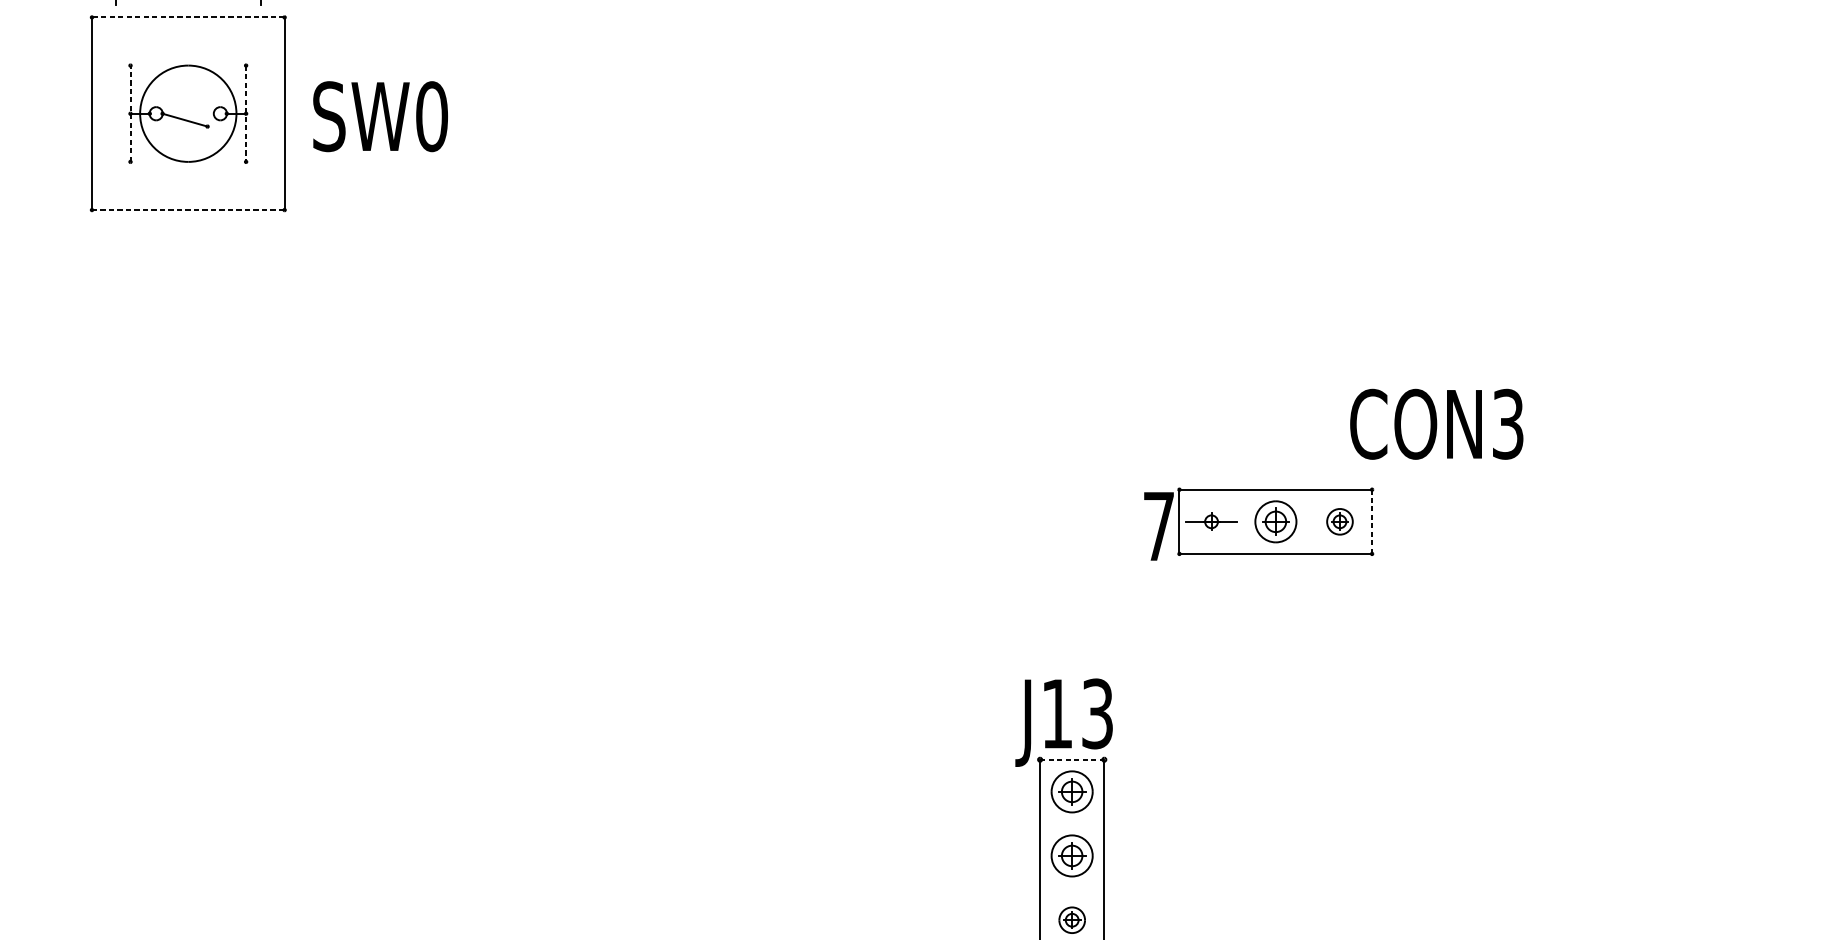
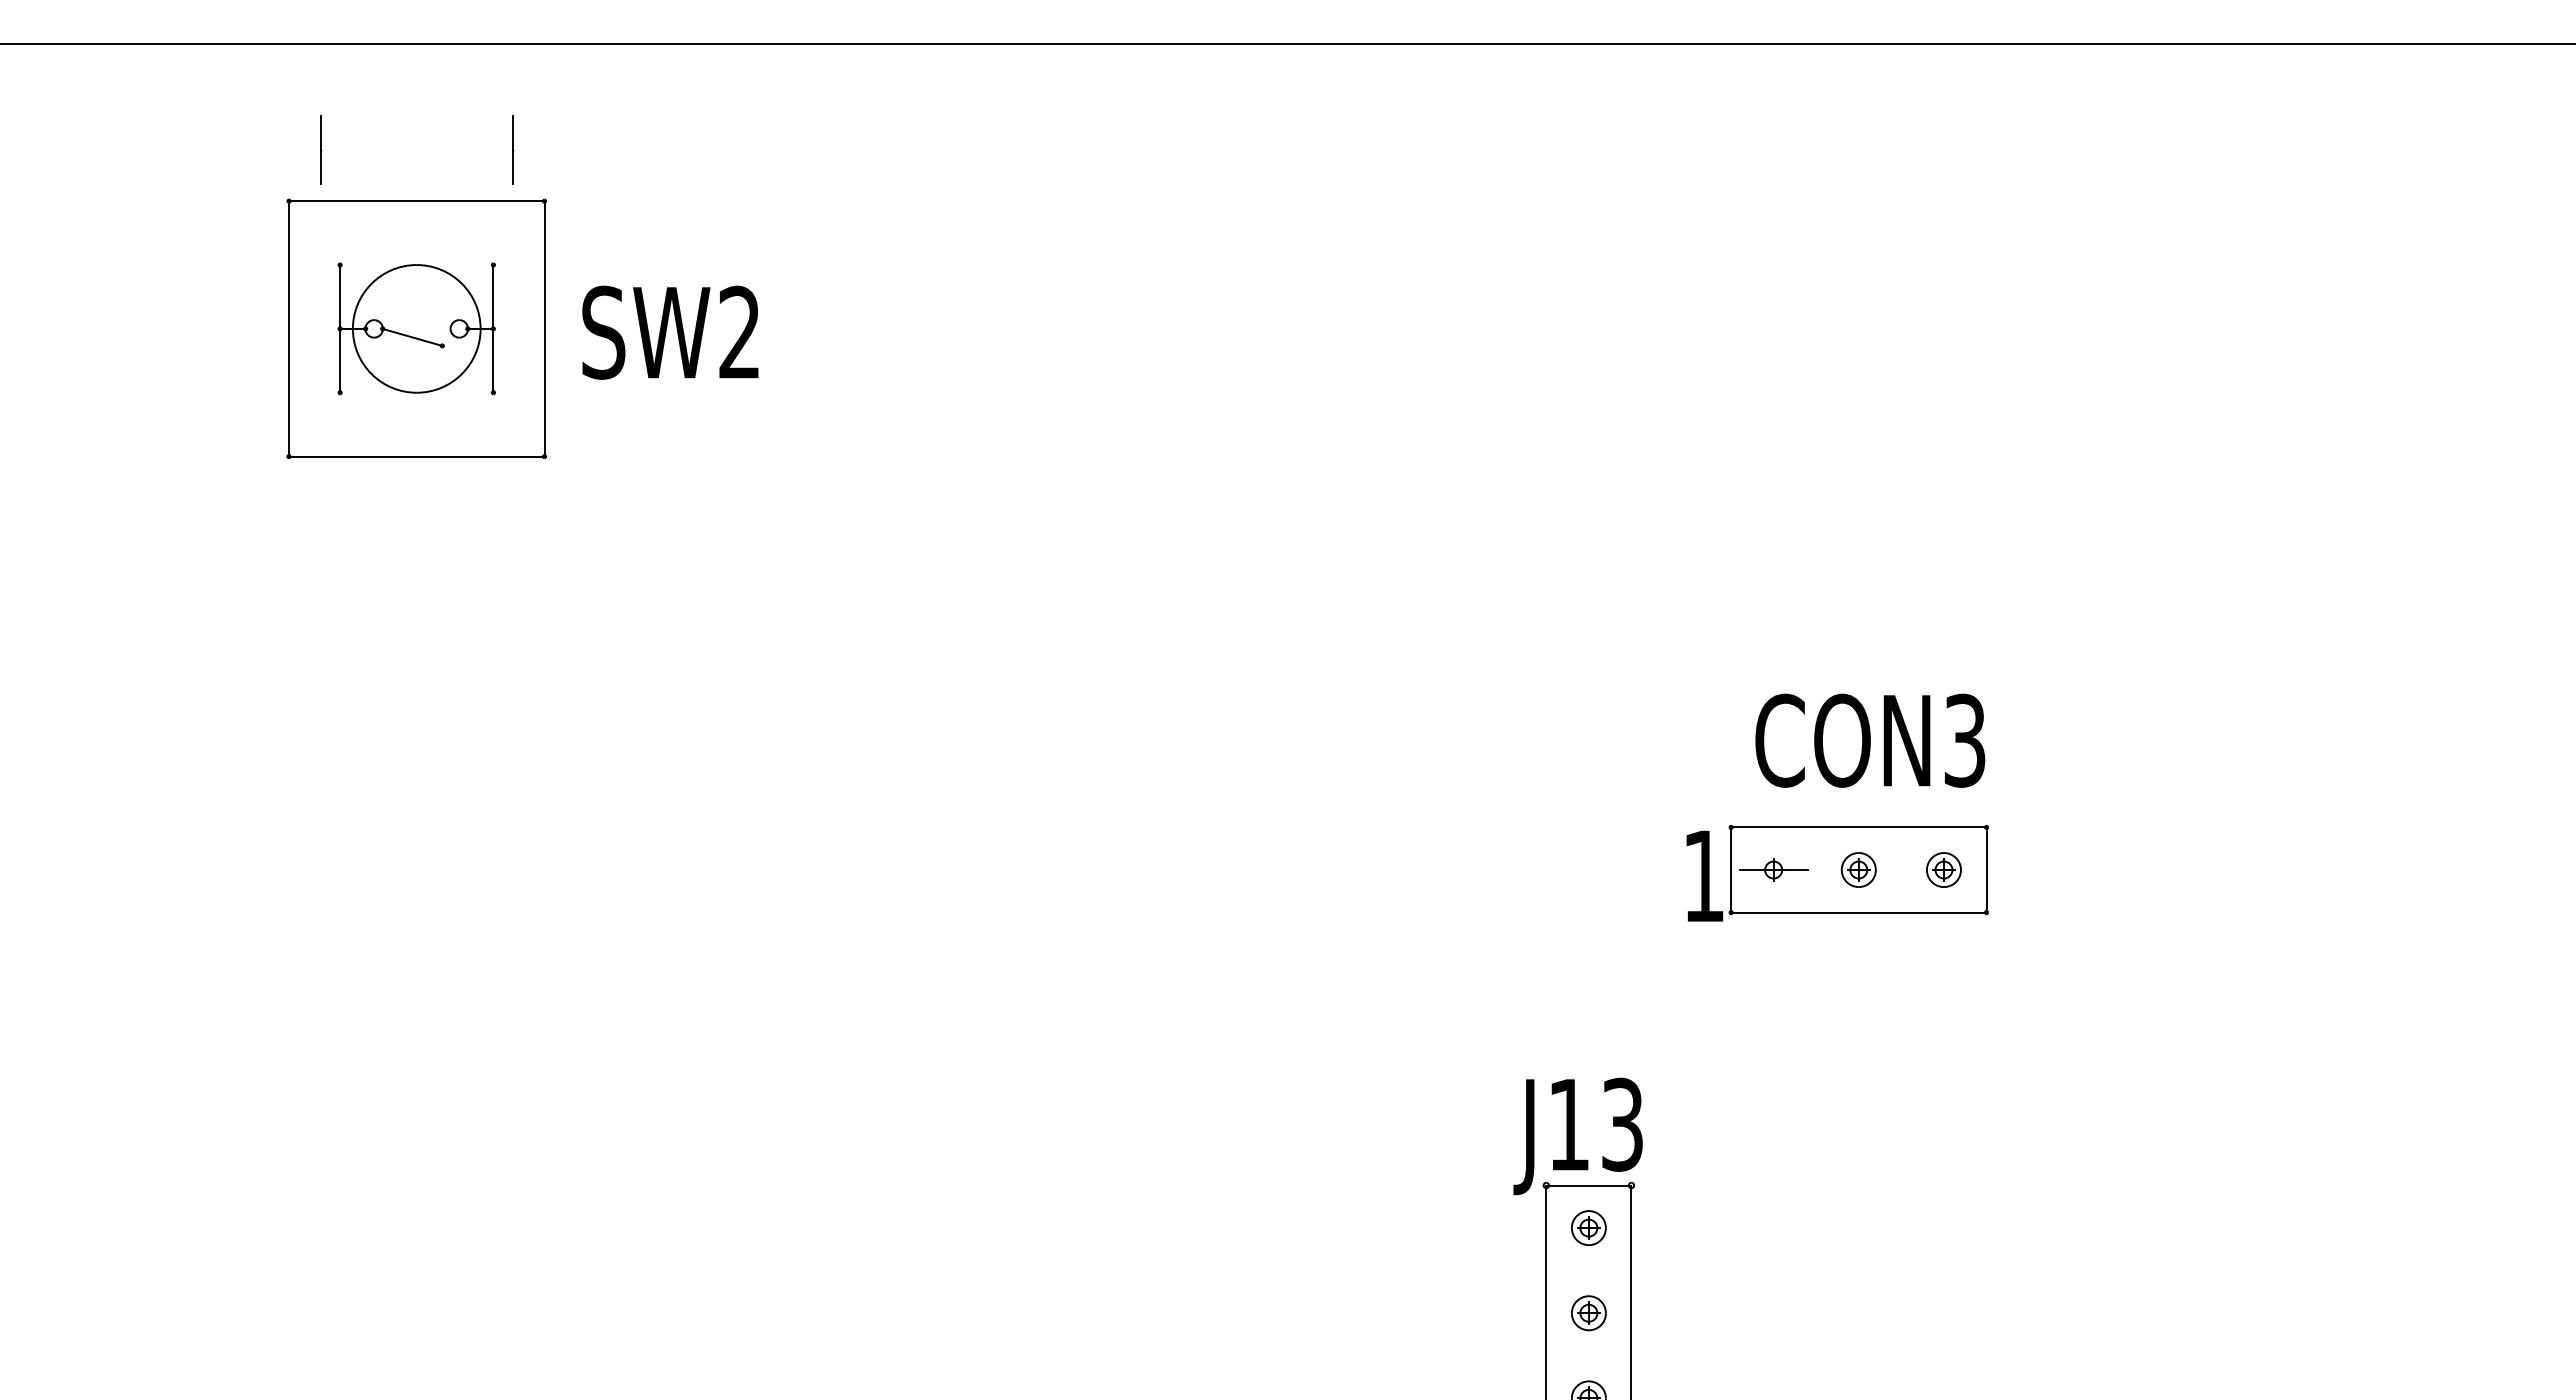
line: (188, 17) -> (416, 201), dashed -> solid
line: (130, 113) -> (340, 328), dashed -> solid
line: (246, 113) -> (493, 328), dashed -> solid
text: (432, 116) -> (740, 332), SW0 -> SW2
line: (188, 209) -> (416, 456), dashed -> solid
text: (1436, 424) -> (1870, 740), moved
part: (1275, 521) -> (1858, 869), size x0.62
line: (1372, 522) -> (1986, 870), dashed -> solid
text: (1158, 525) -> (1703, 875), 7 -> 1
line: (1071, 759) -> (1588, 1185), dashed -> solid
part: (1071, 791) -> (1588, 1227), size x0.62
part: (1071, 856) -> (1588, 1313), size x0.62

